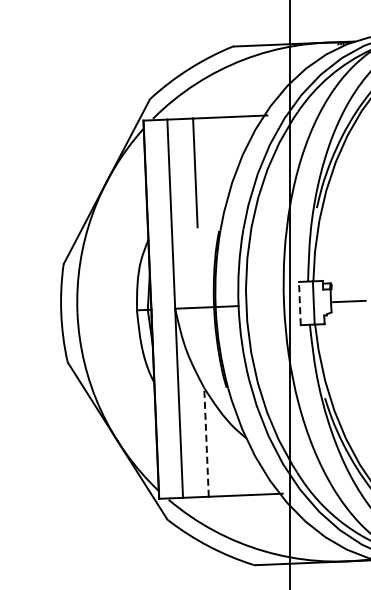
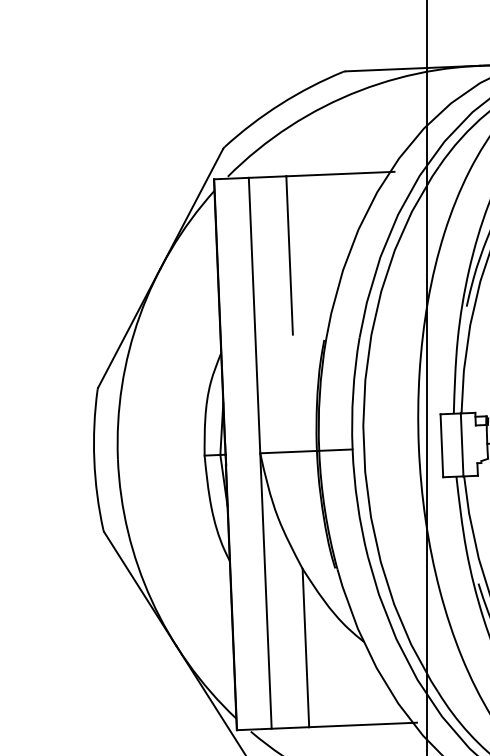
line: (299, 303) -> (441, 445), dashed -> solid
line: (206, 441) -> (305, 646), dashed -> solid

